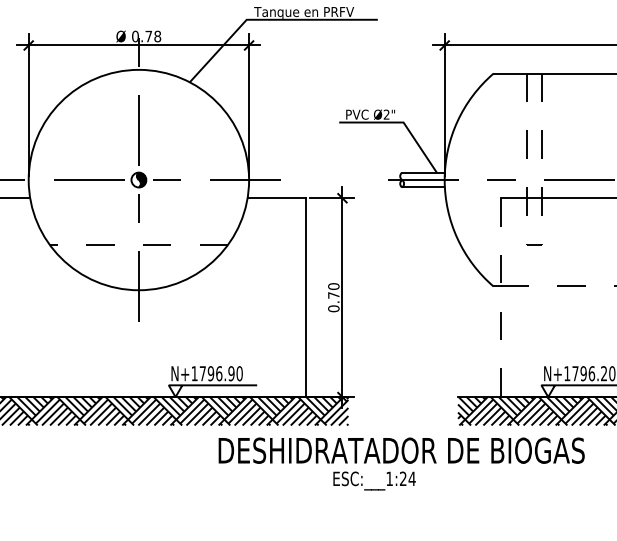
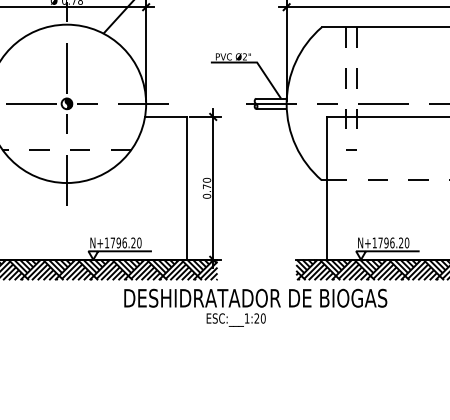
line: (500, 297) -> (326, 188), dashed -> solid
text: (231, 373) -> (133, 242), N+1796.90 -> N+1796.20
text: (411, 478) -> (262, 318), ESC:___1:24 -> ESC:___1:20

